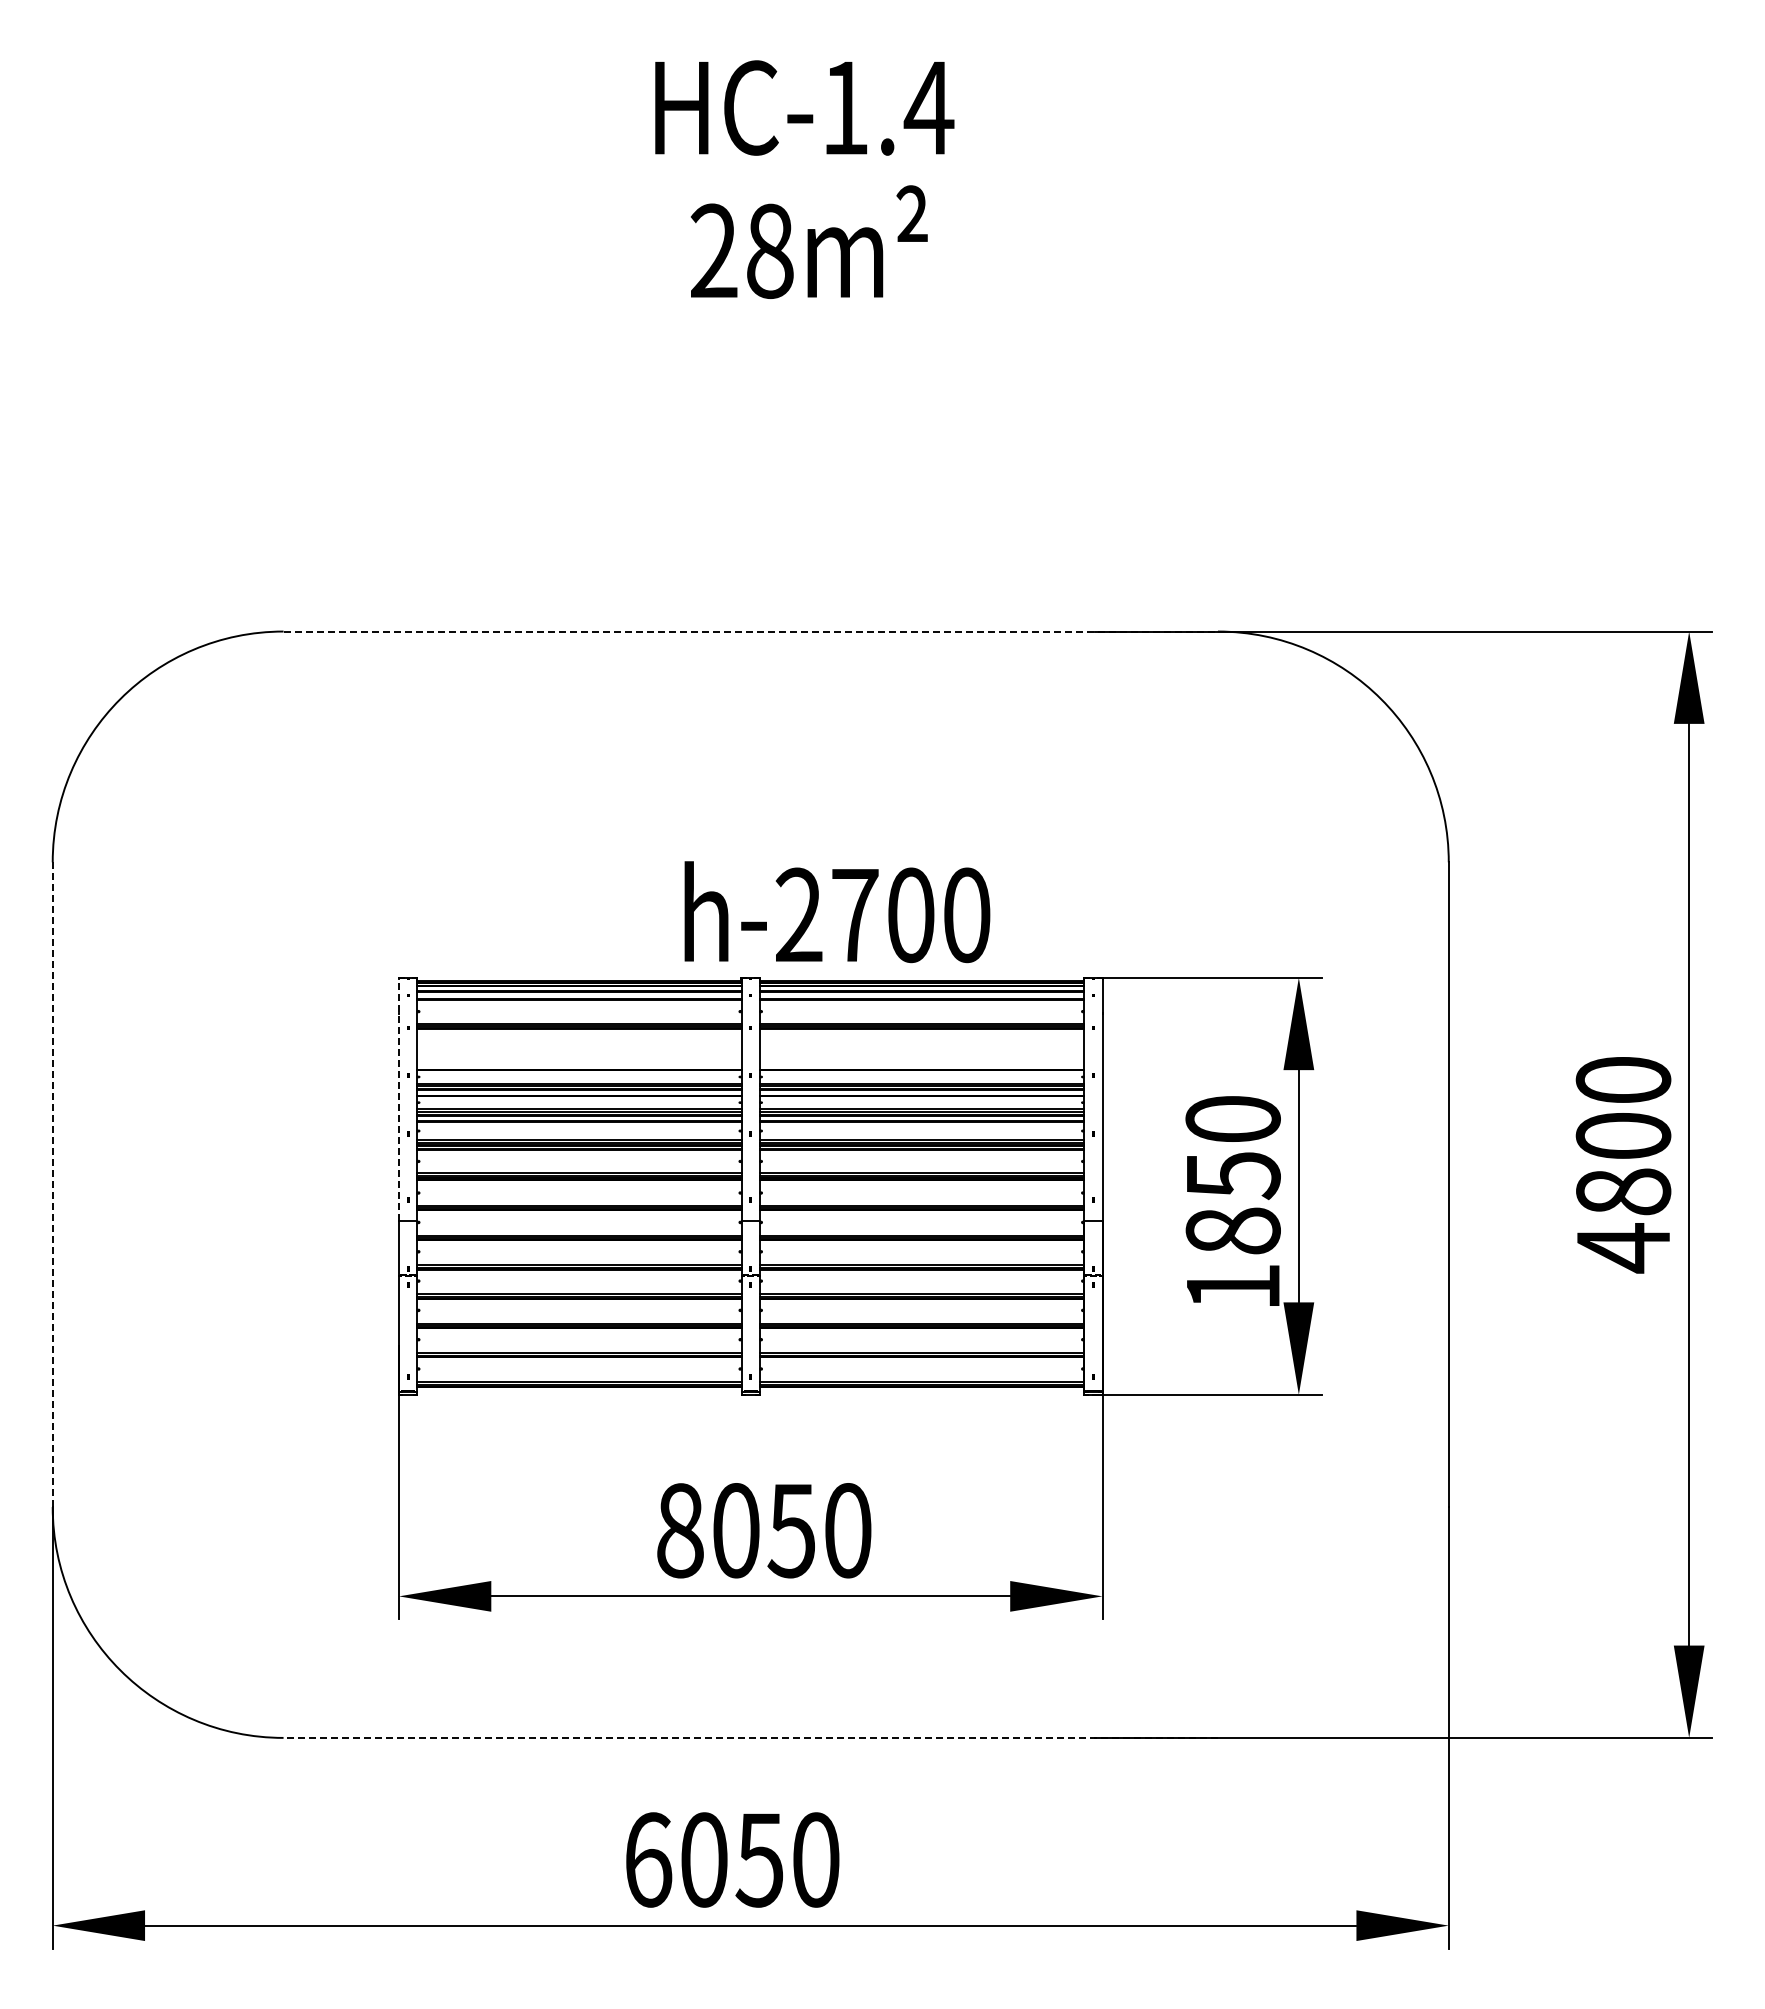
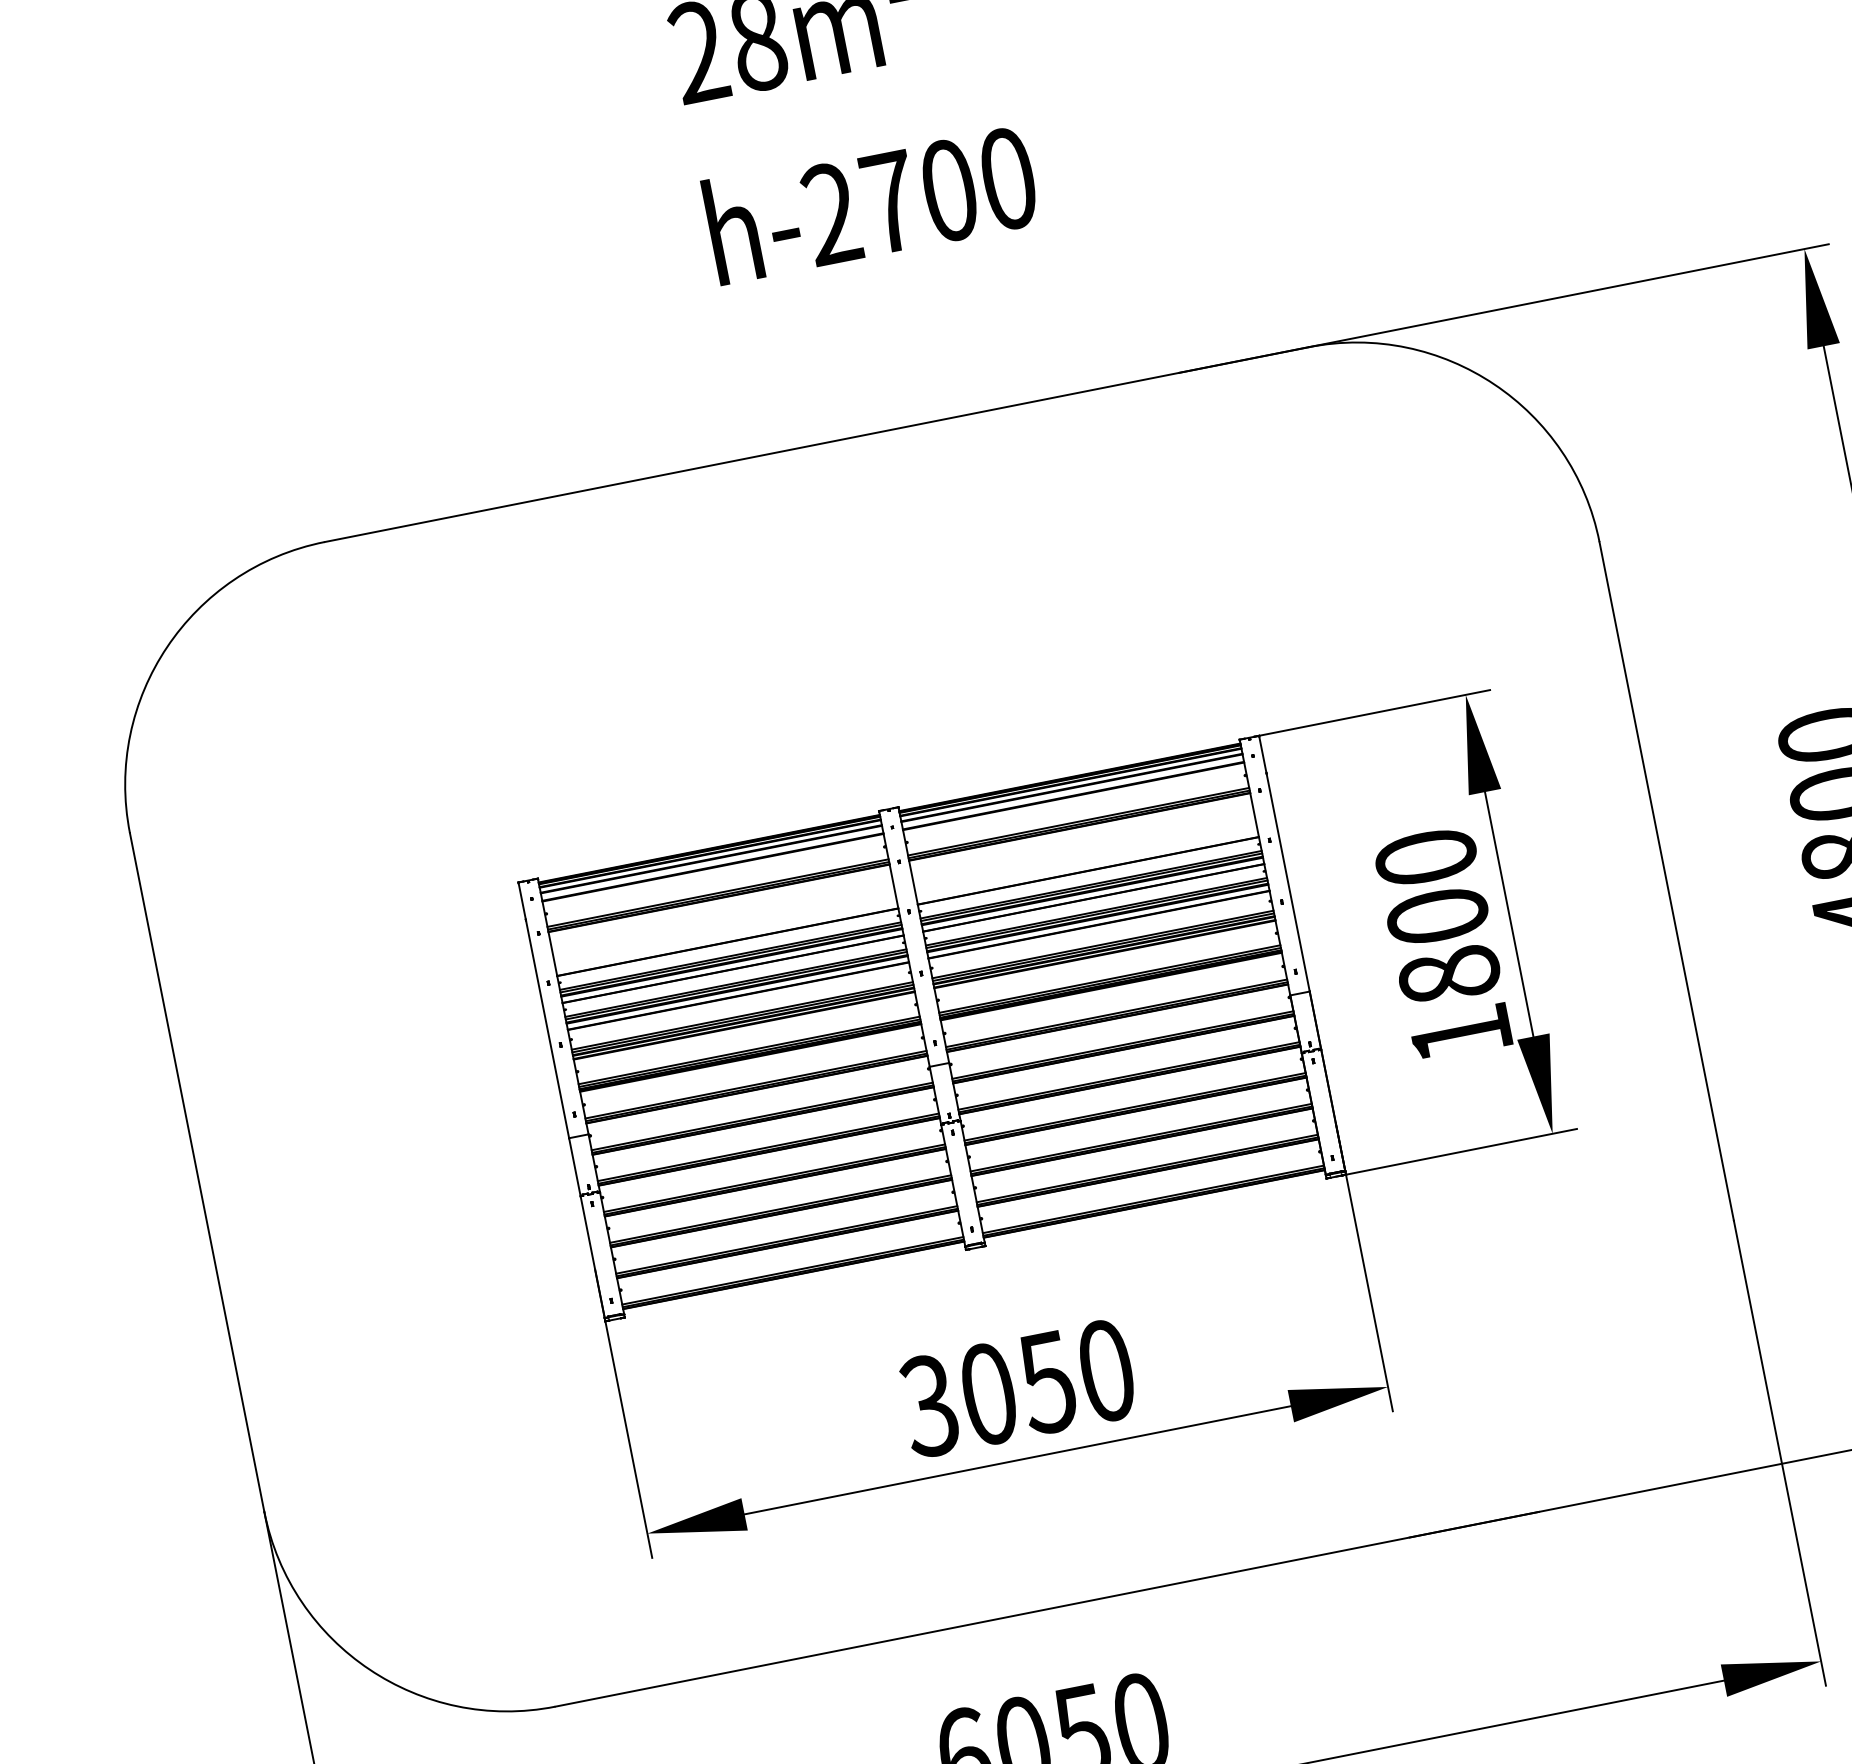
line: (751, 631) -> (817, 444), dashed -> solid
text: (837, 912) -> (871, 202), moved
line: (398, 1098) -> (543, 1009), dashed -> solid
text: (1232, 1176) -> (1437, 917), 1850 -> 1800
line: (52, 1185) -> (197, 1173), dashed -> solid
text: (679, 1530) -> (928, 1405), 8050 -> 3050
line: (750, 1737) -> (1046, 1608), dashed -> solid

